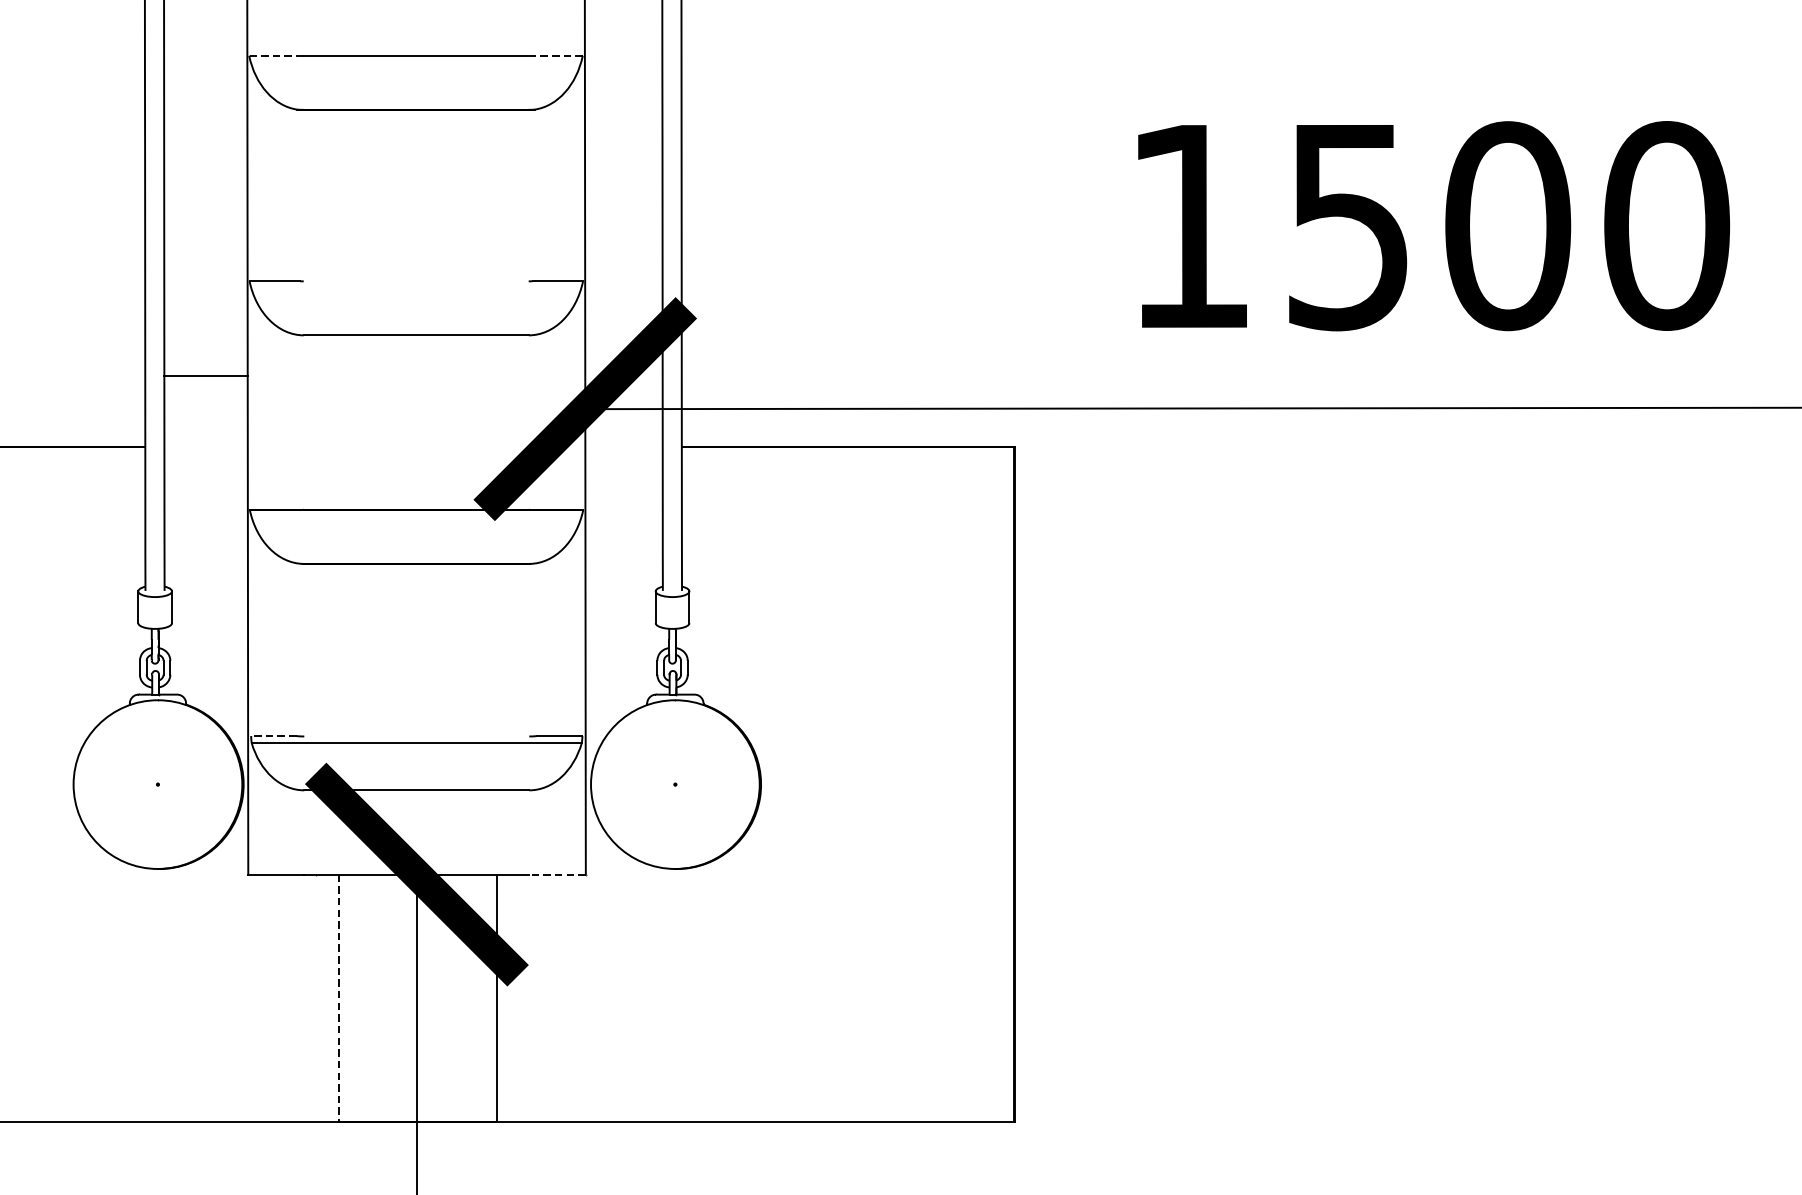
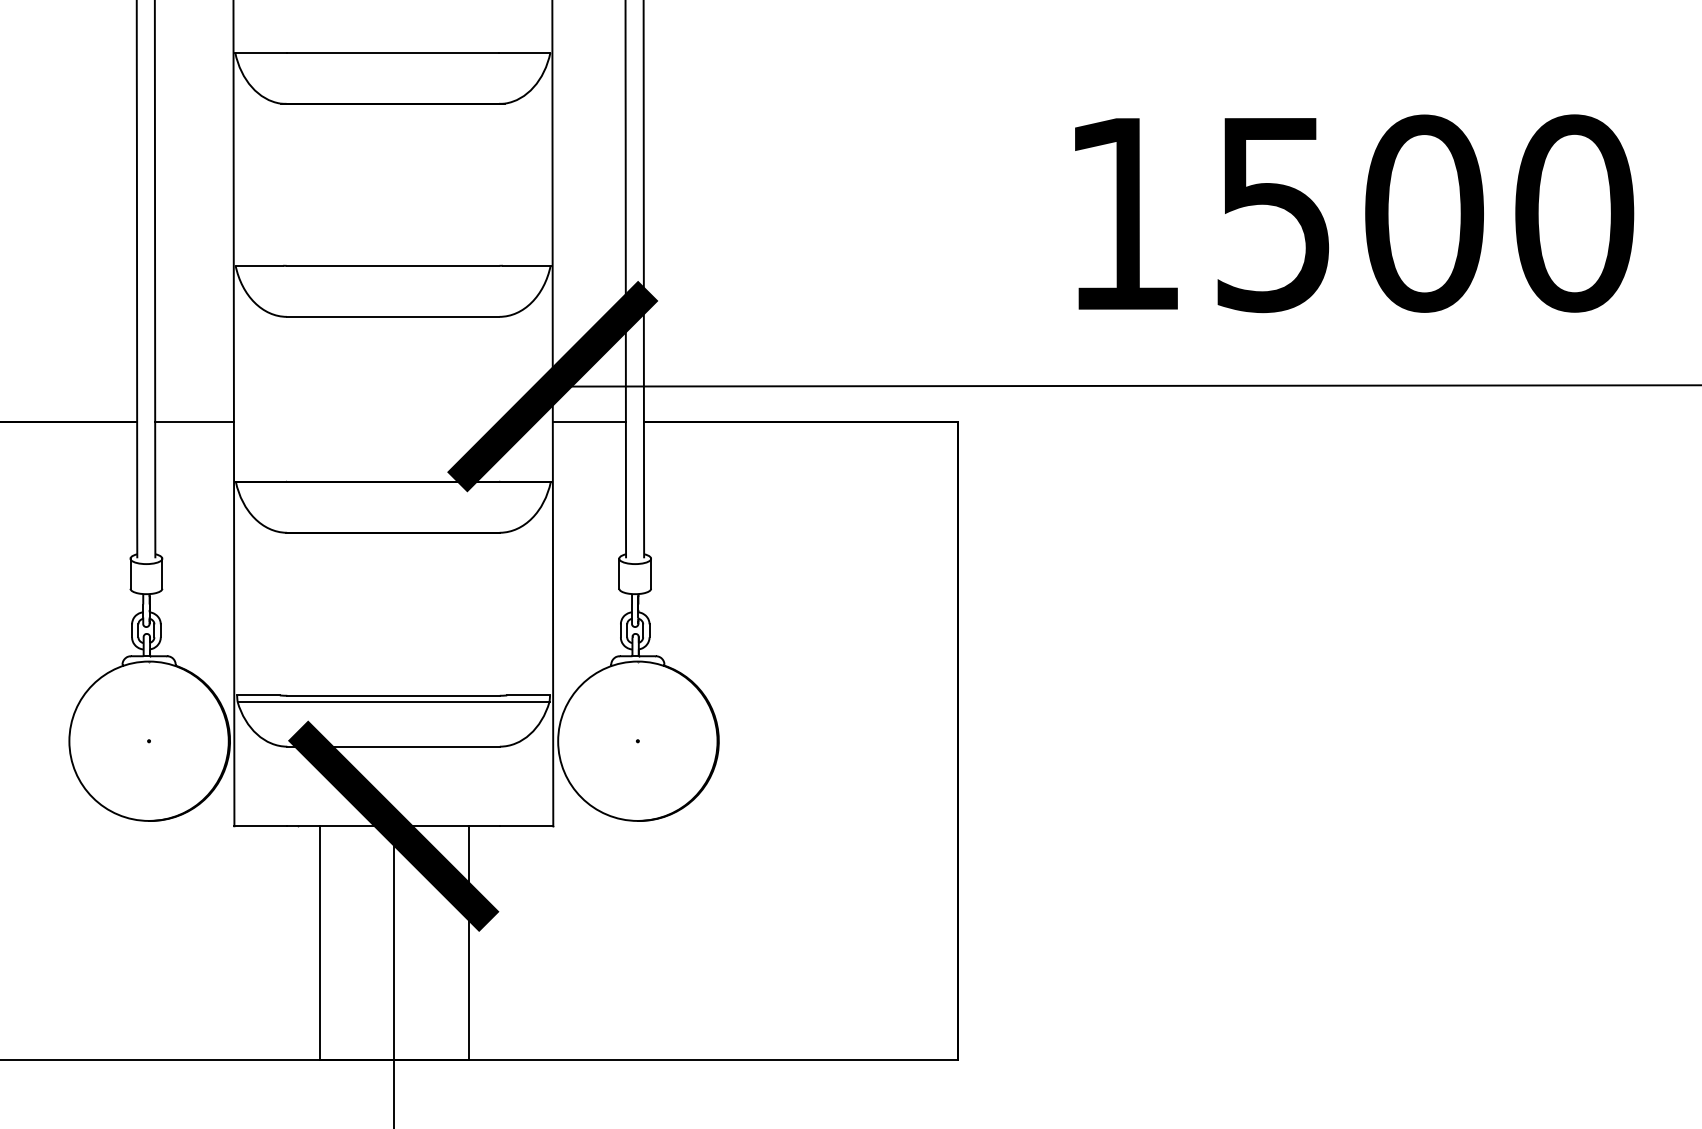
line: (275, 55) -> (260, 52), dashed -> solid
line: (555, 55) -> (524, 52), dashed -> solid
line: (415, 280) -> (392, 265), added
line: (206, 376) -> (194, 422), moved
line: (623, 447) -> (588, 422), added
line: (273, 736) -> (258, 695), dashed -> solid
line: (416, 736) -> (393, 695), added
line: (557, 874) -> (526, 826), dashed -> solid
line: (339, 998) -> (320, 943), dashed -> solid

